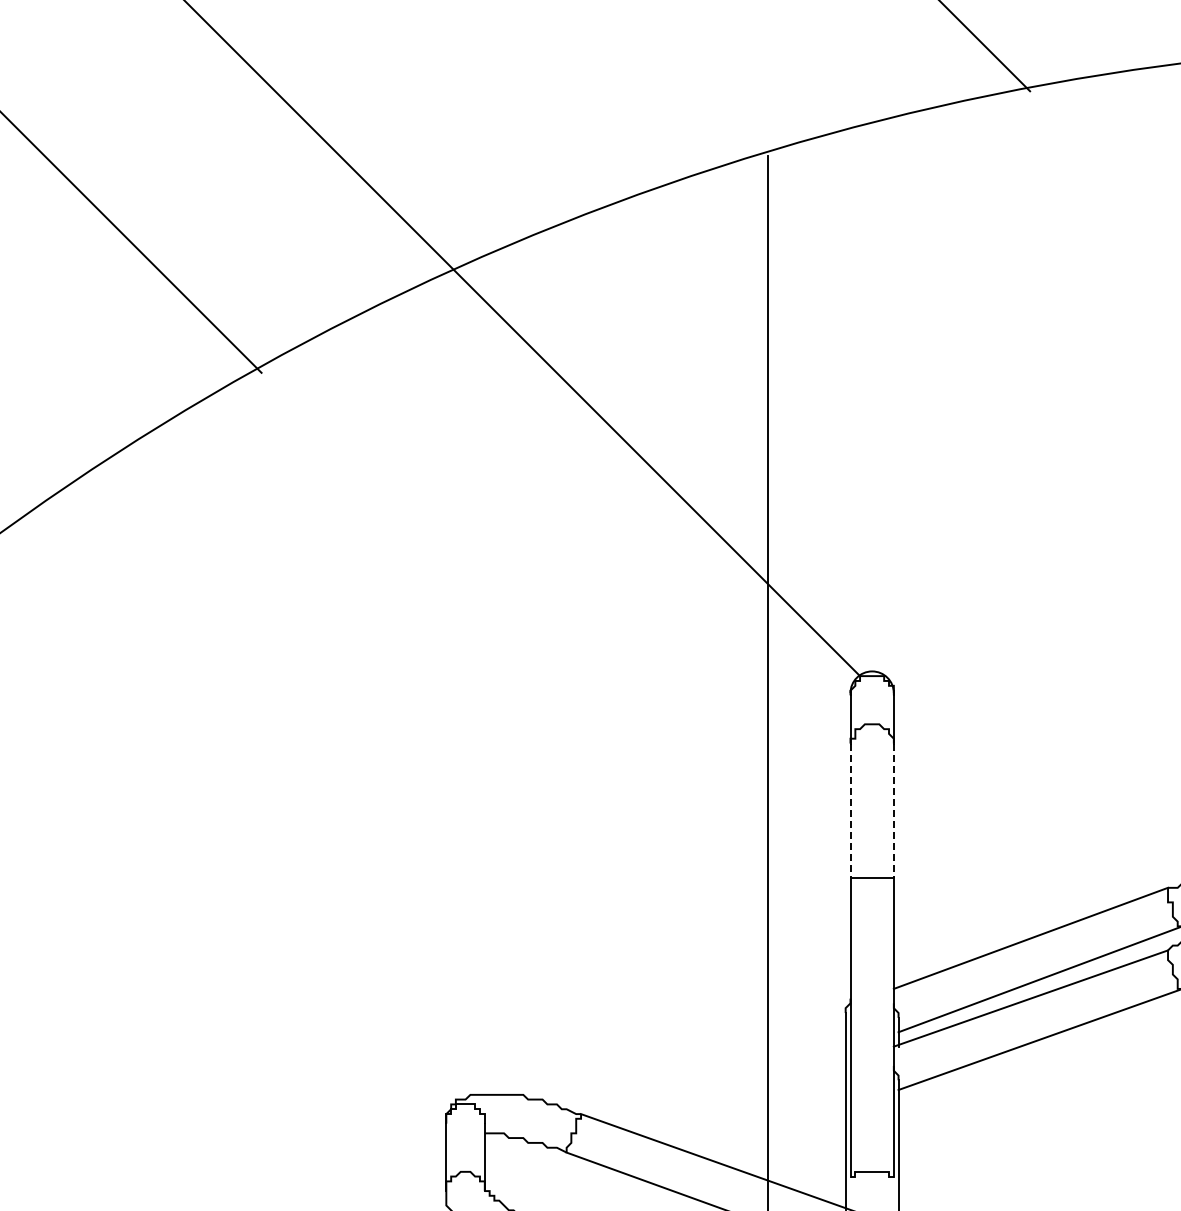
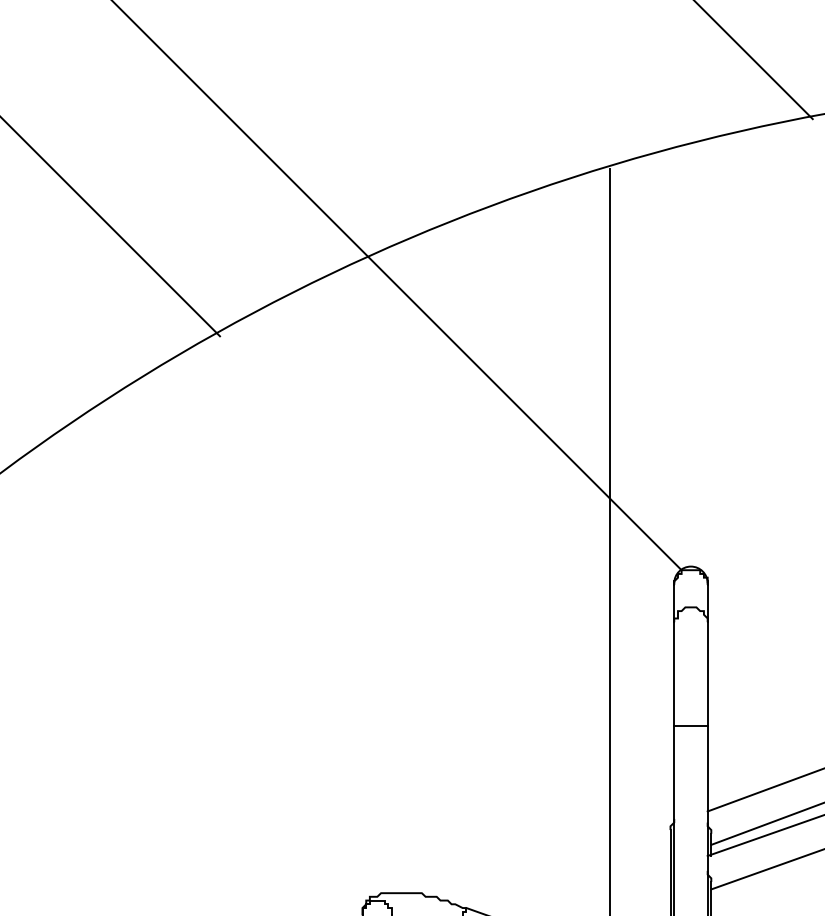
line: (850, 811) -> (674, 674), dashed -> solid
line: (893, 811) -> (707, 674), dashed -> solid

